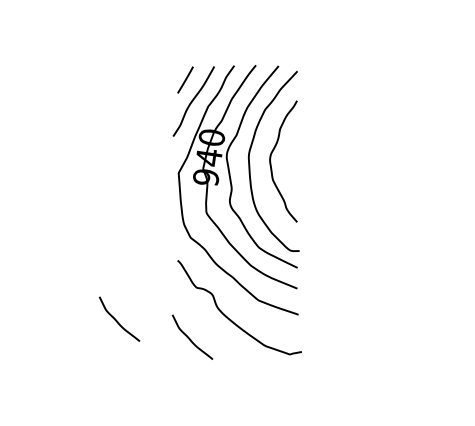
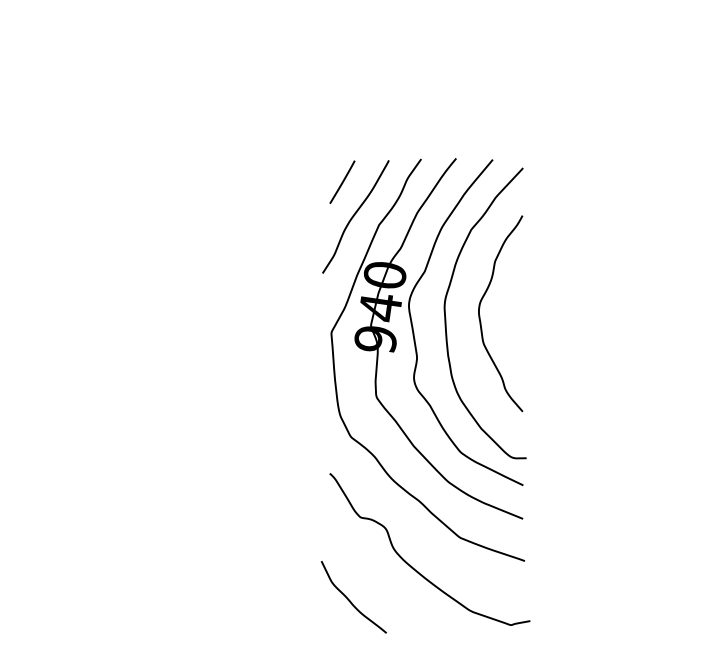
curve: (117, 320) -> (232, 570), removed

